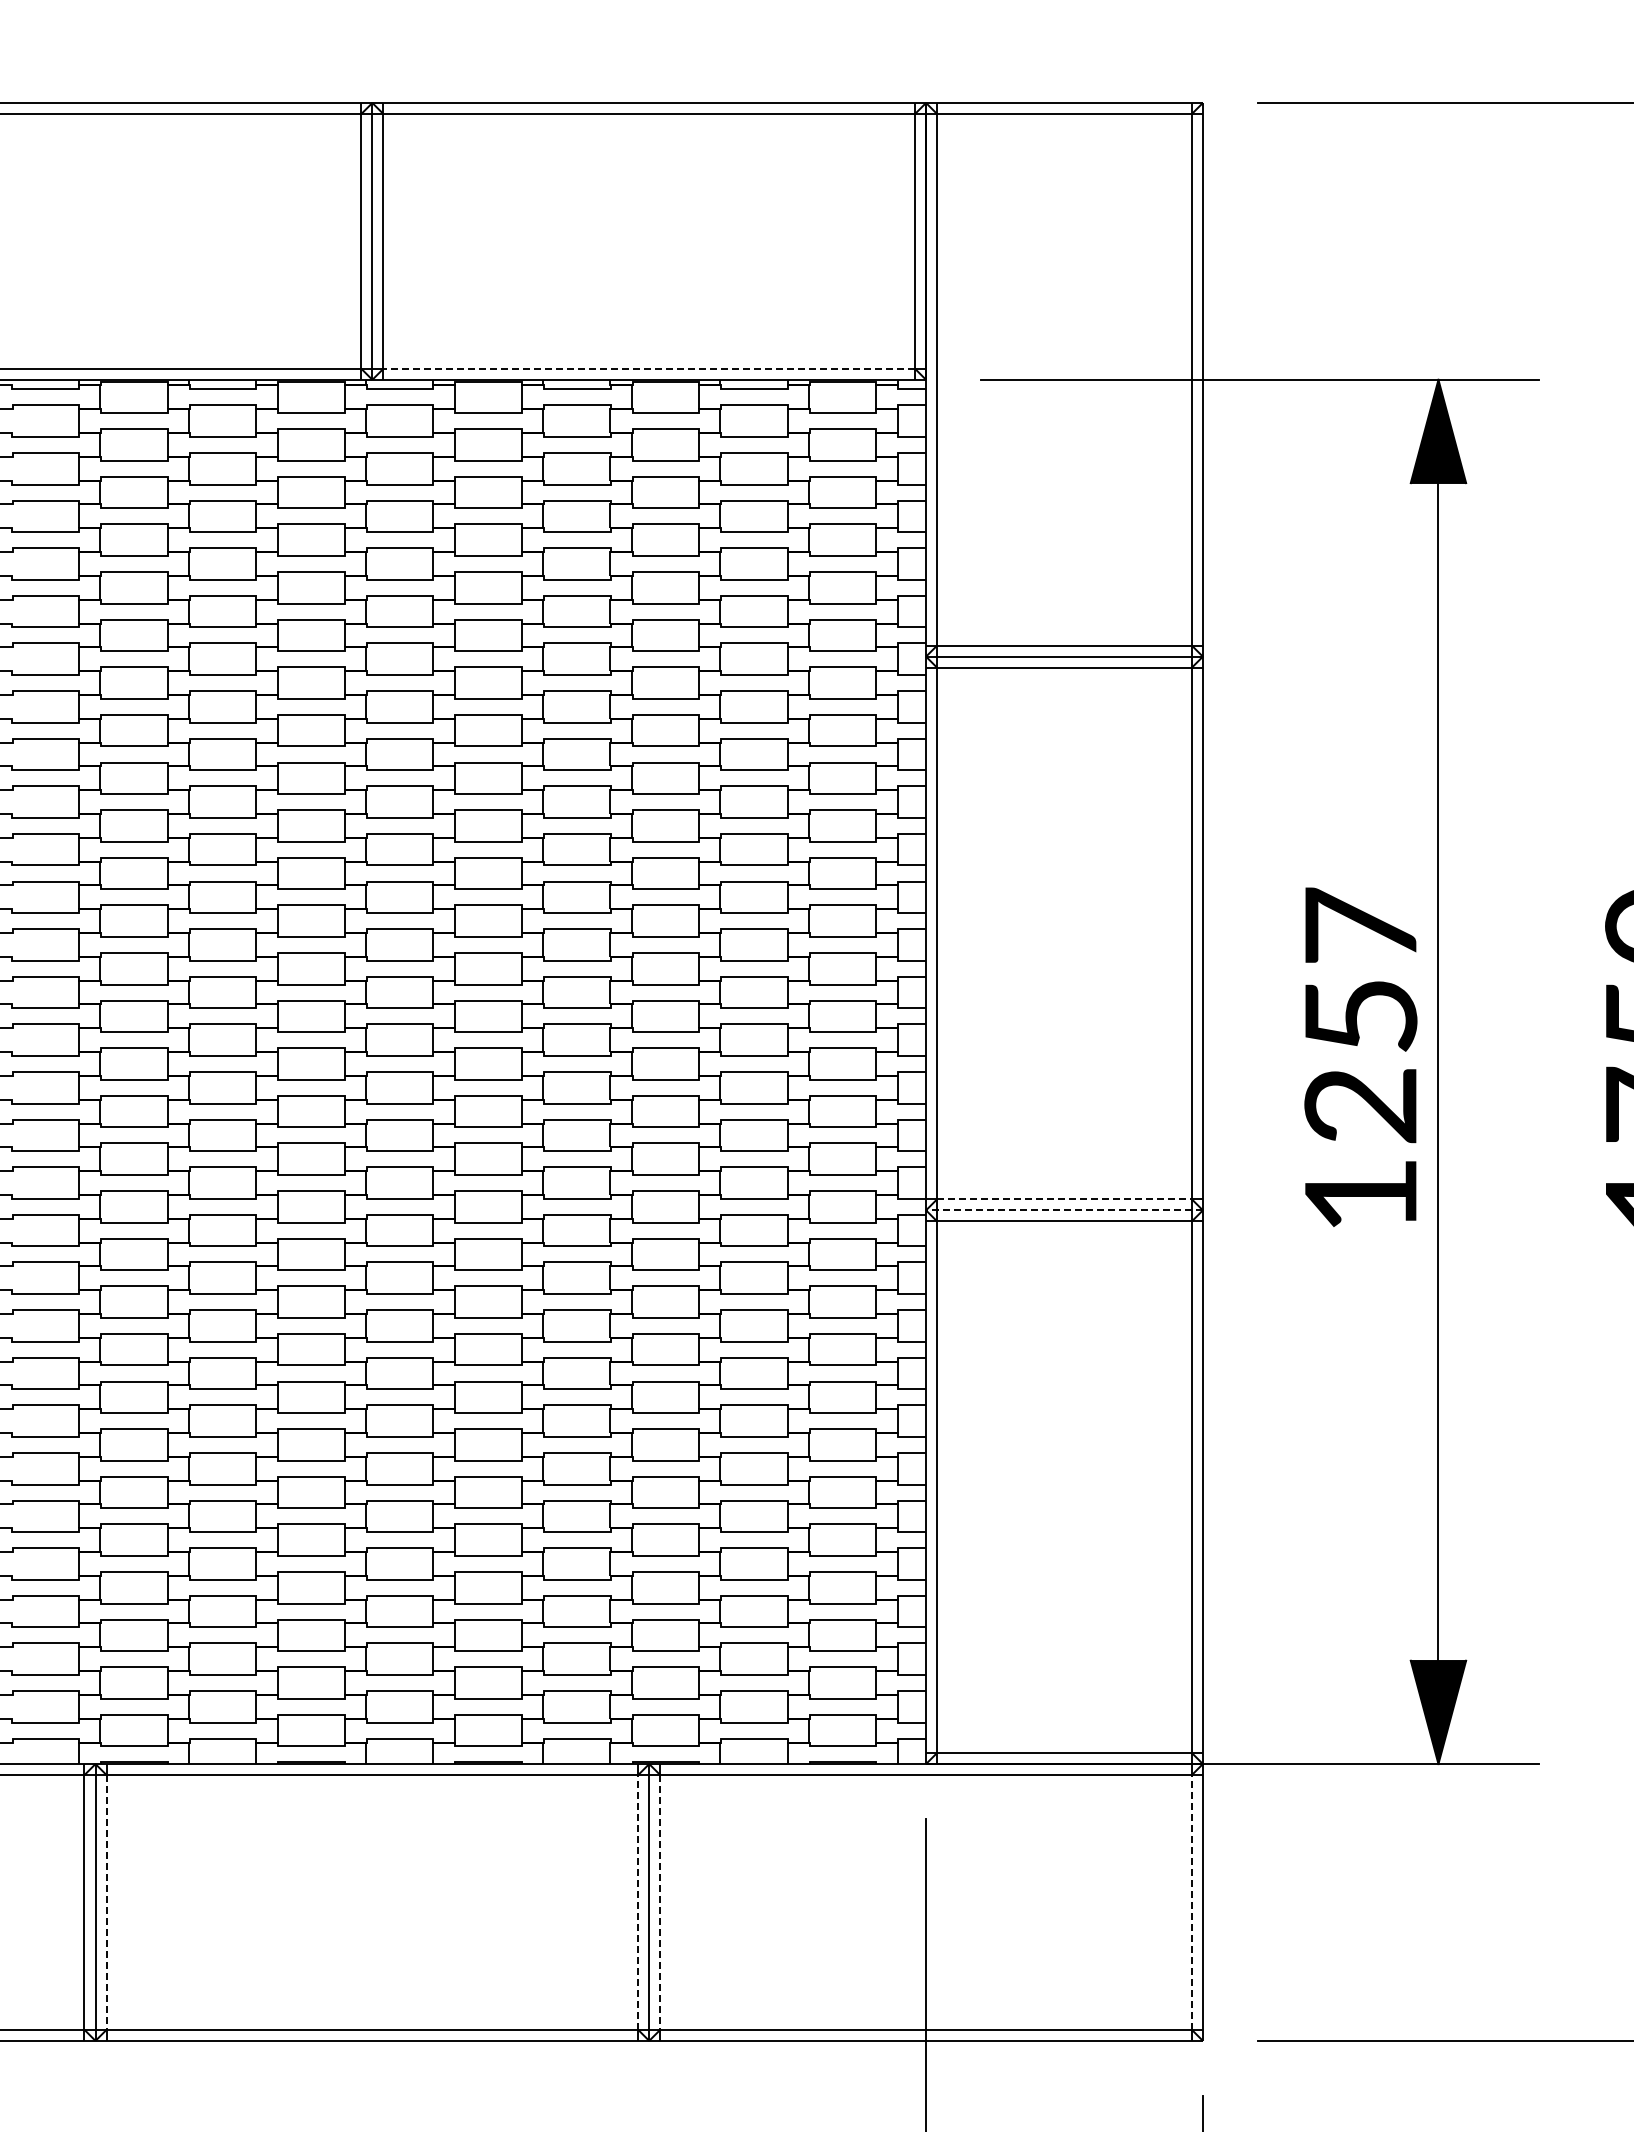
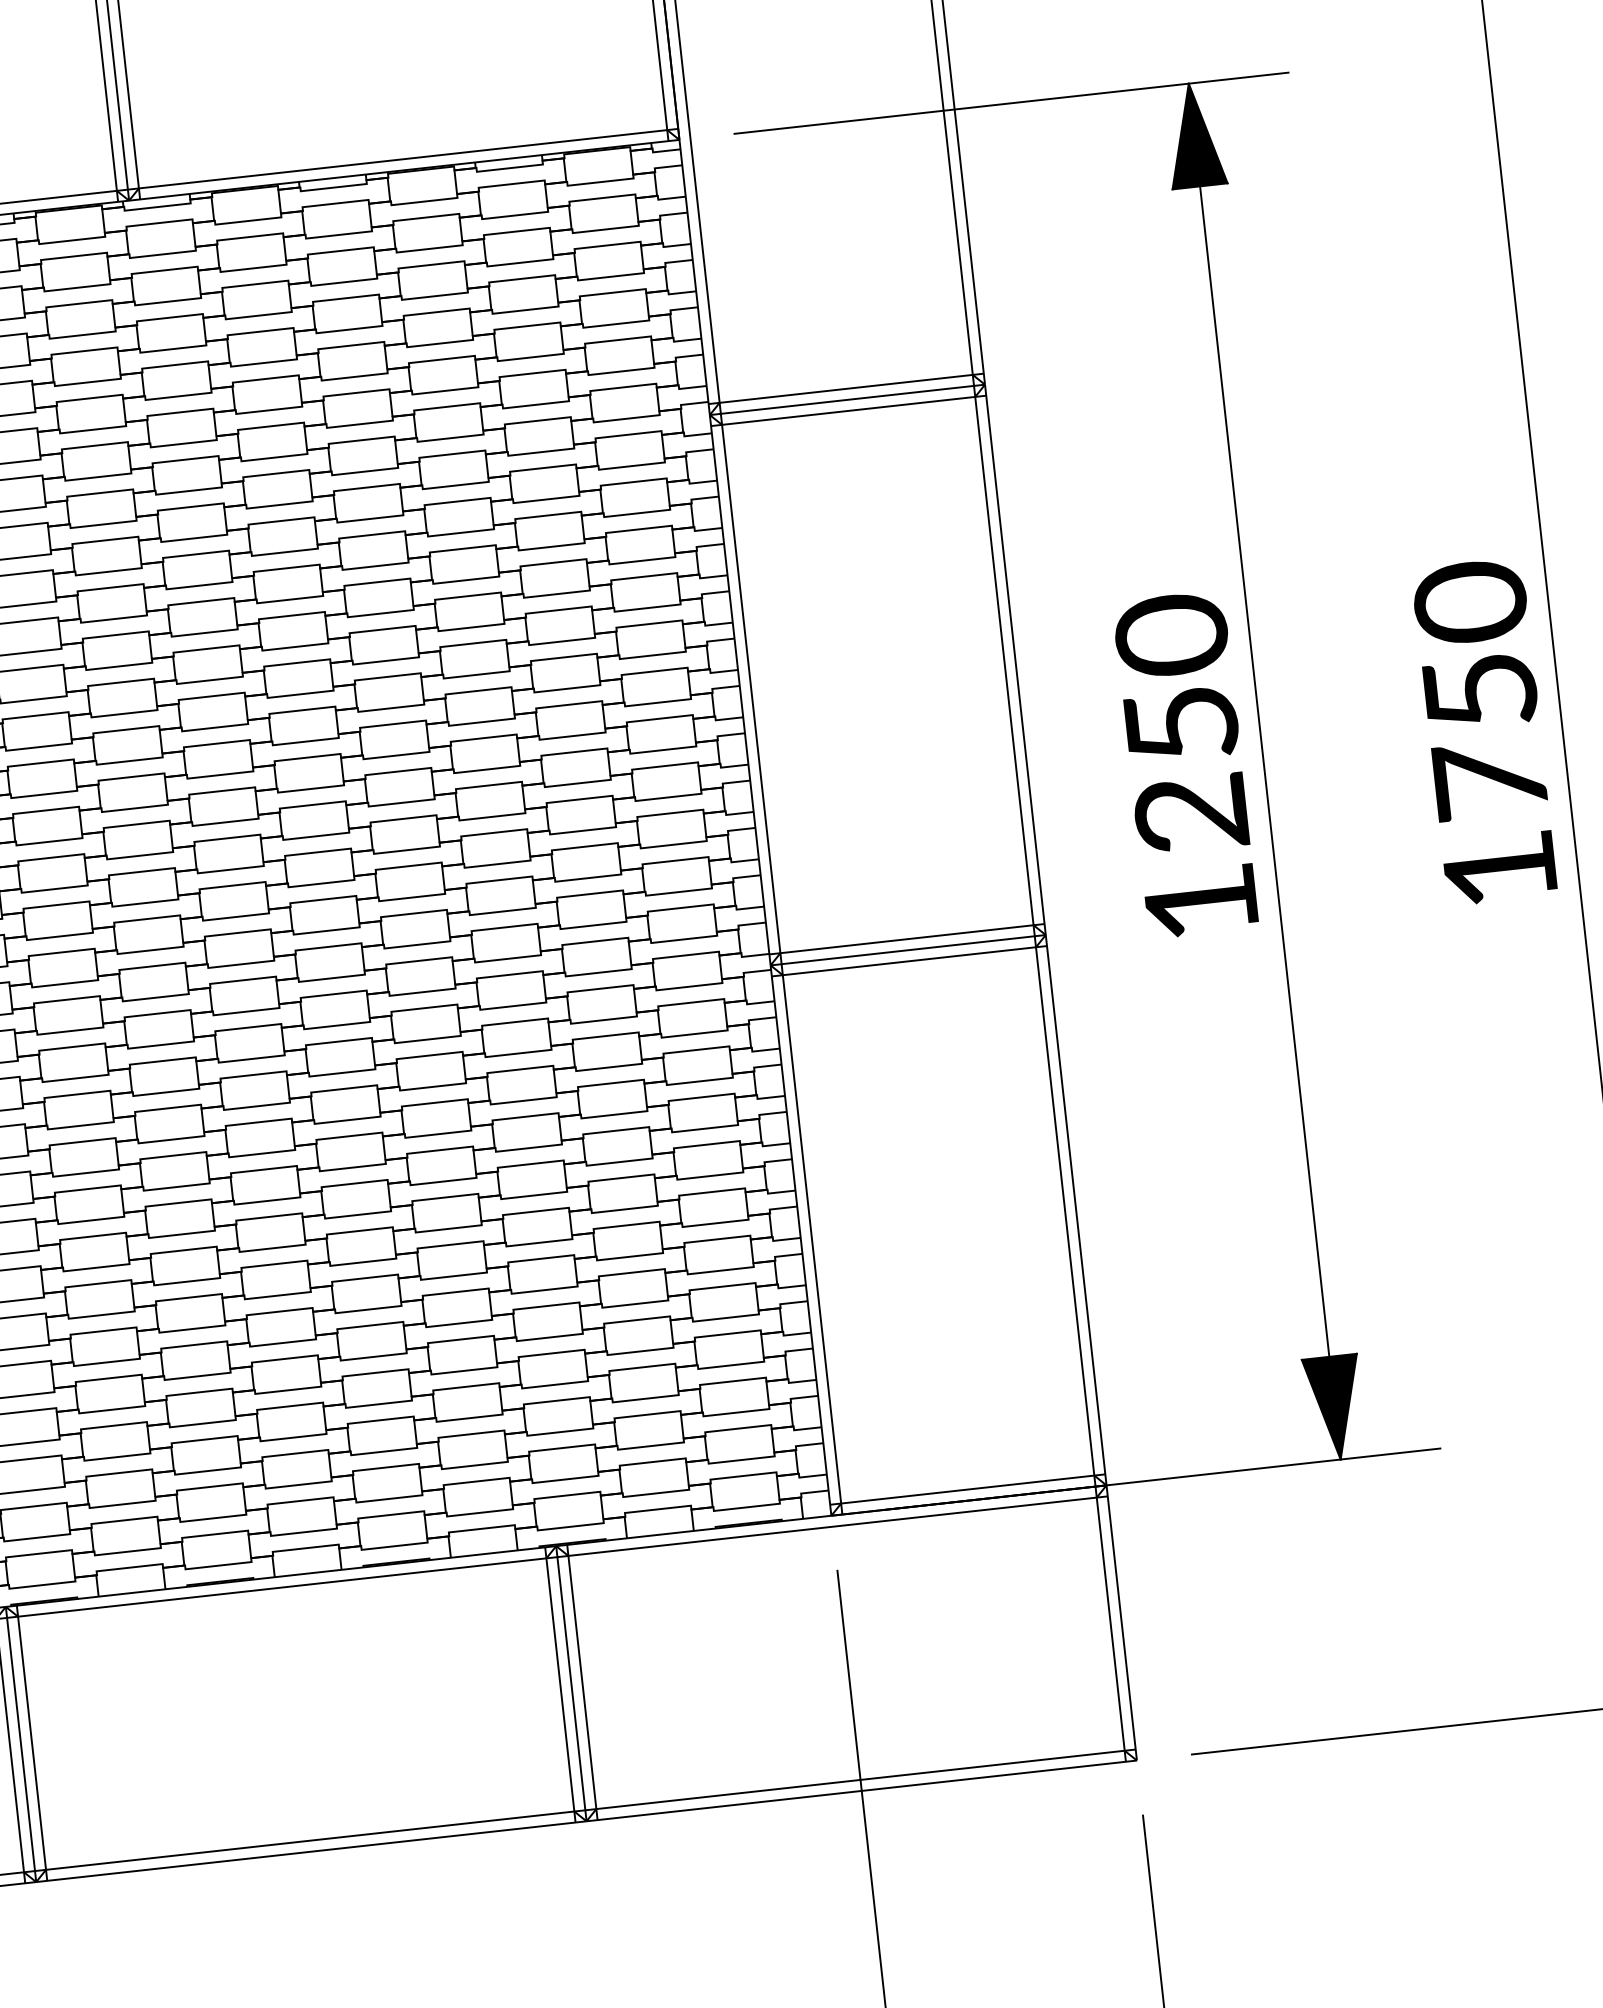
line: (649, 368) -> (403, 158), dashed -> solid
text: (1360, 926) -> (1171, 635), 1257 -> 1250
line: (1065, 1199) -> (908, 939), dashed -> solid
line: (1064, 1210) -> (908, 950), dashed -> solid
line: (638, 1901) -> (560, 1683), dashed -> solid
line: (1191, 1901) -> (1110, 1623), dashed -> solid
line: (106, 1902) -> (31, 1743), dashed -> solid
line: (660, 1902) -> (582, 1682), dashed -> solid

